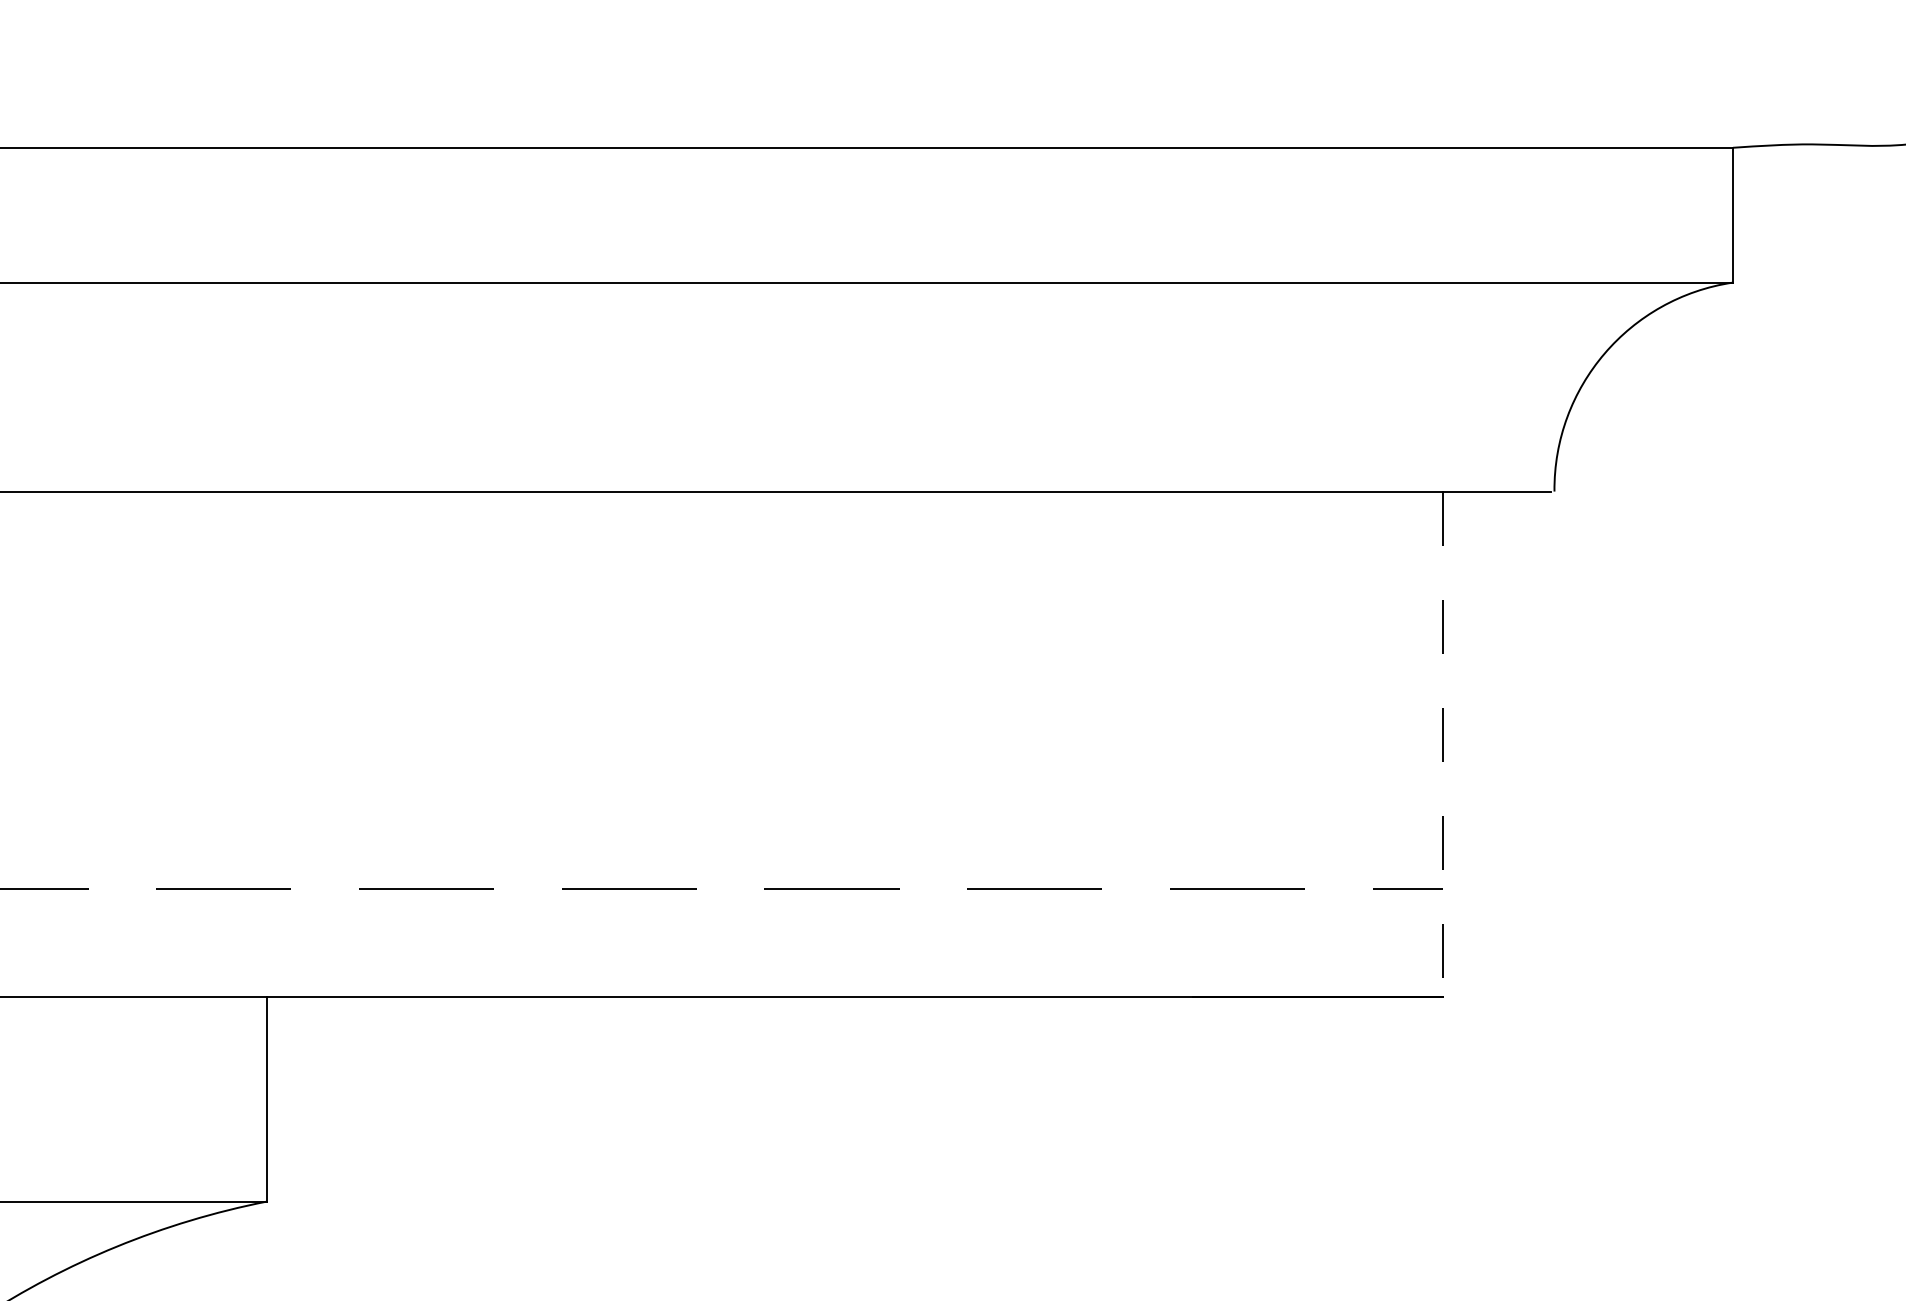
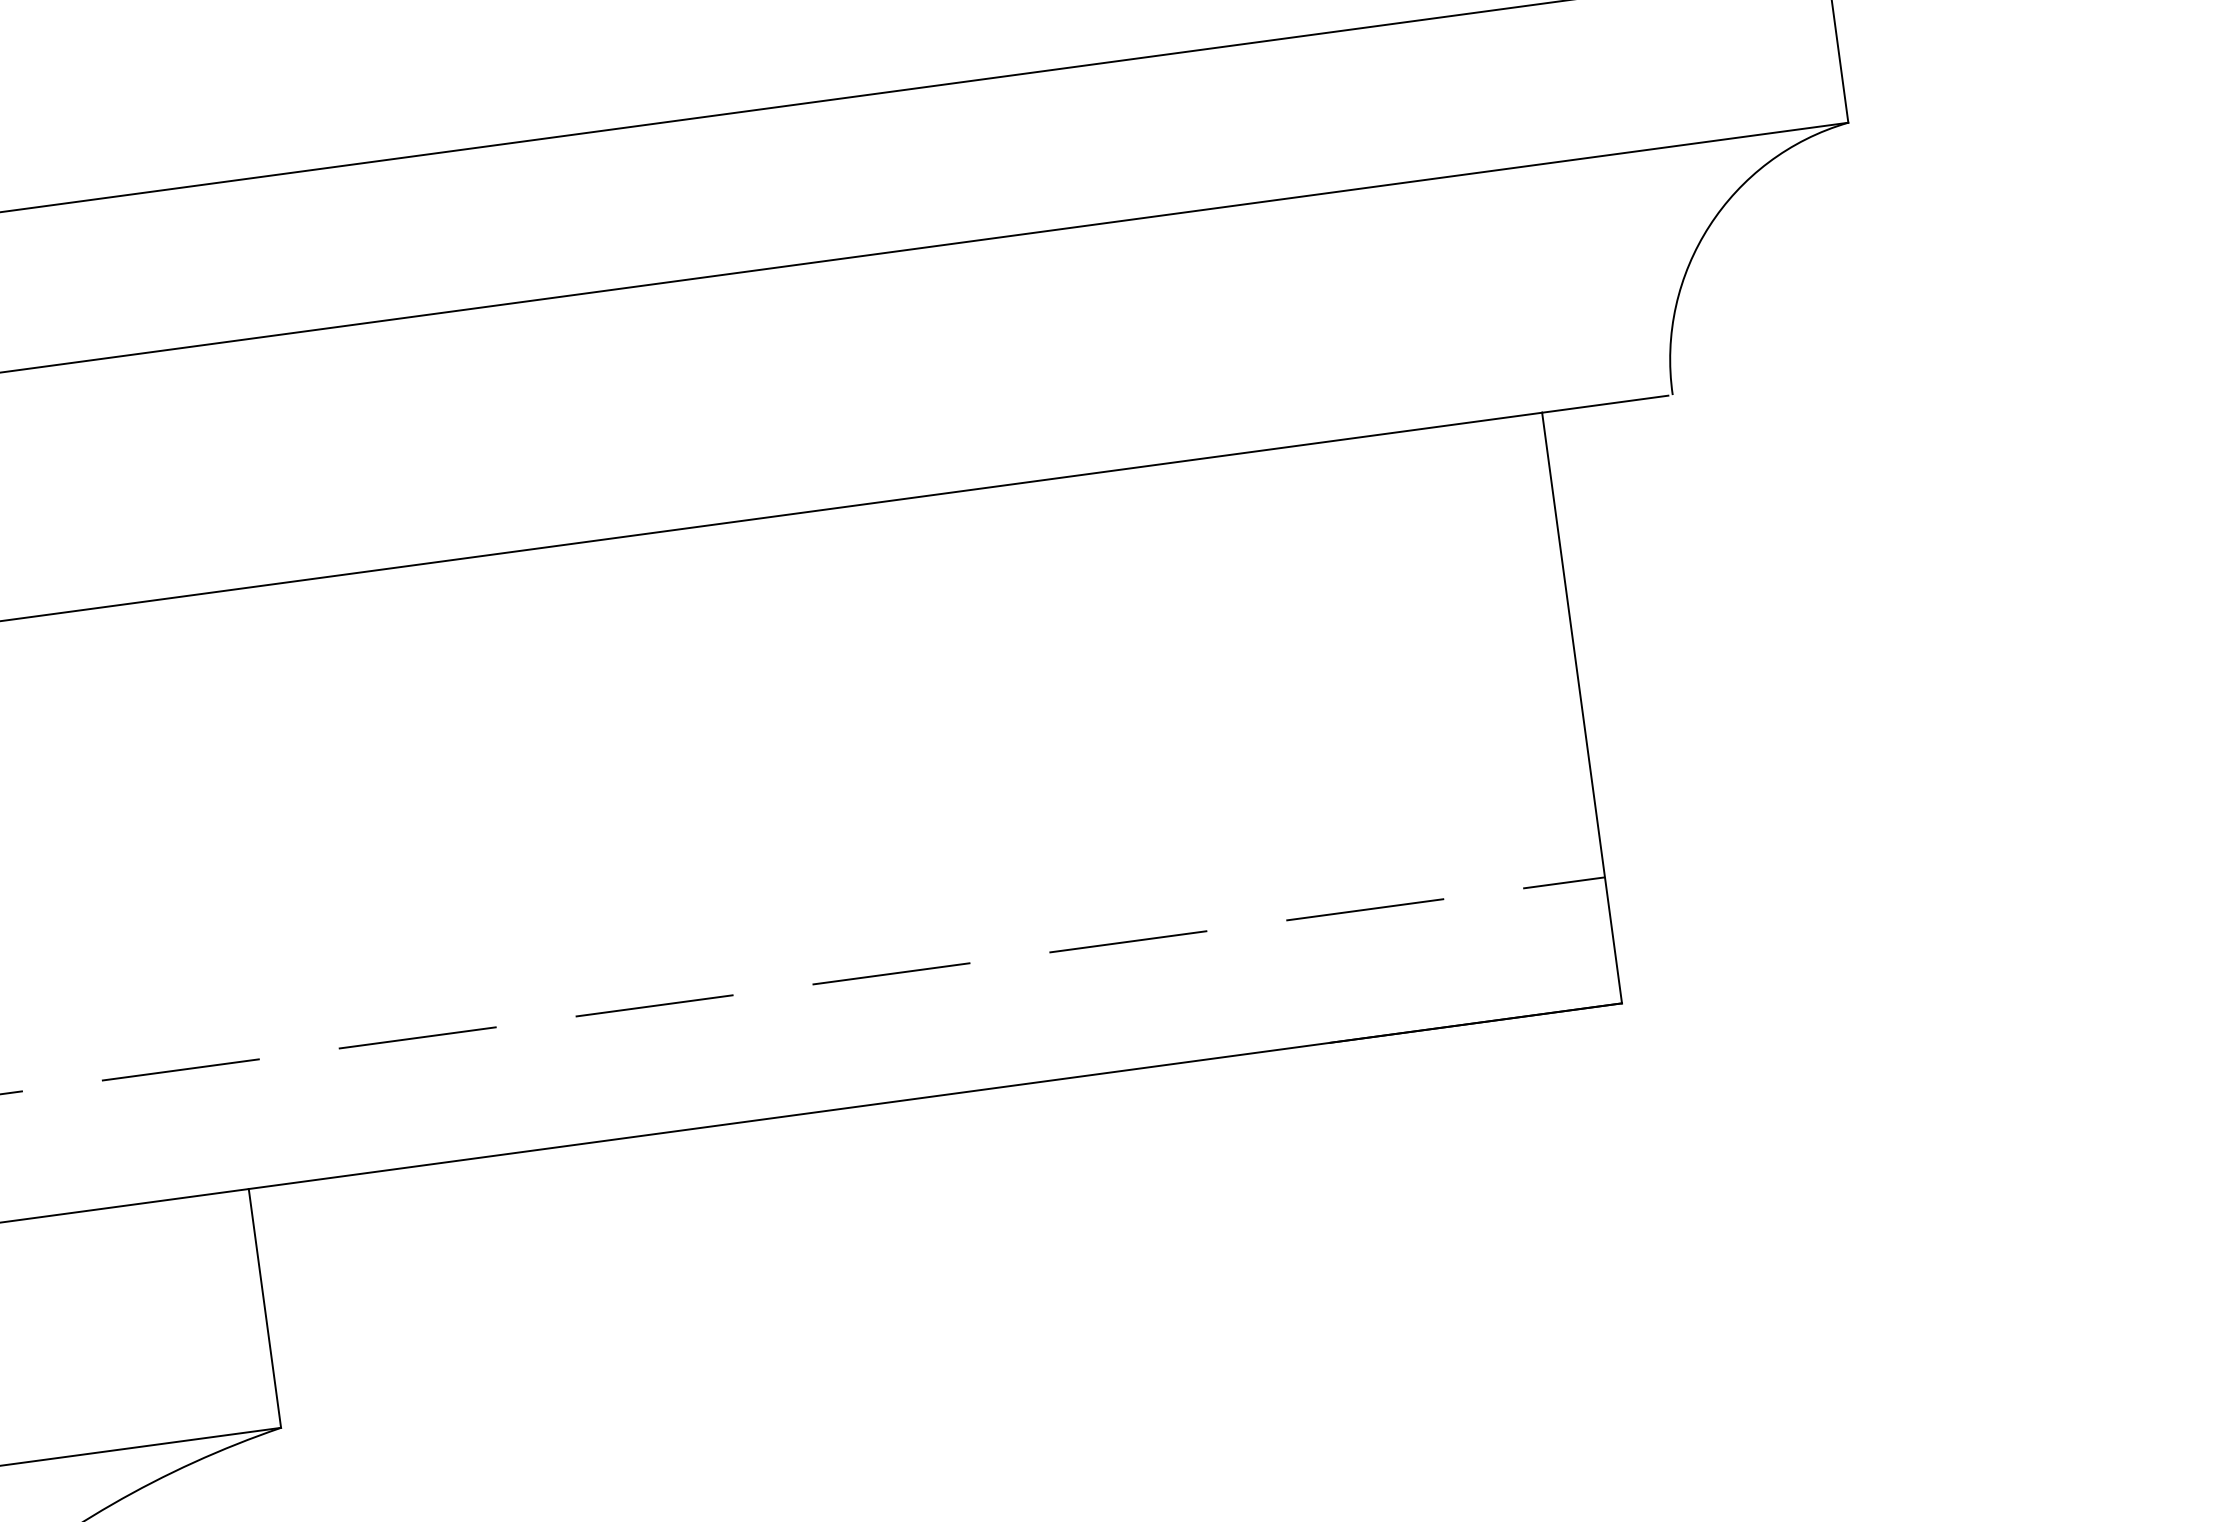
line: (1442, 744) -> (1581, 708), dashed -> solid

